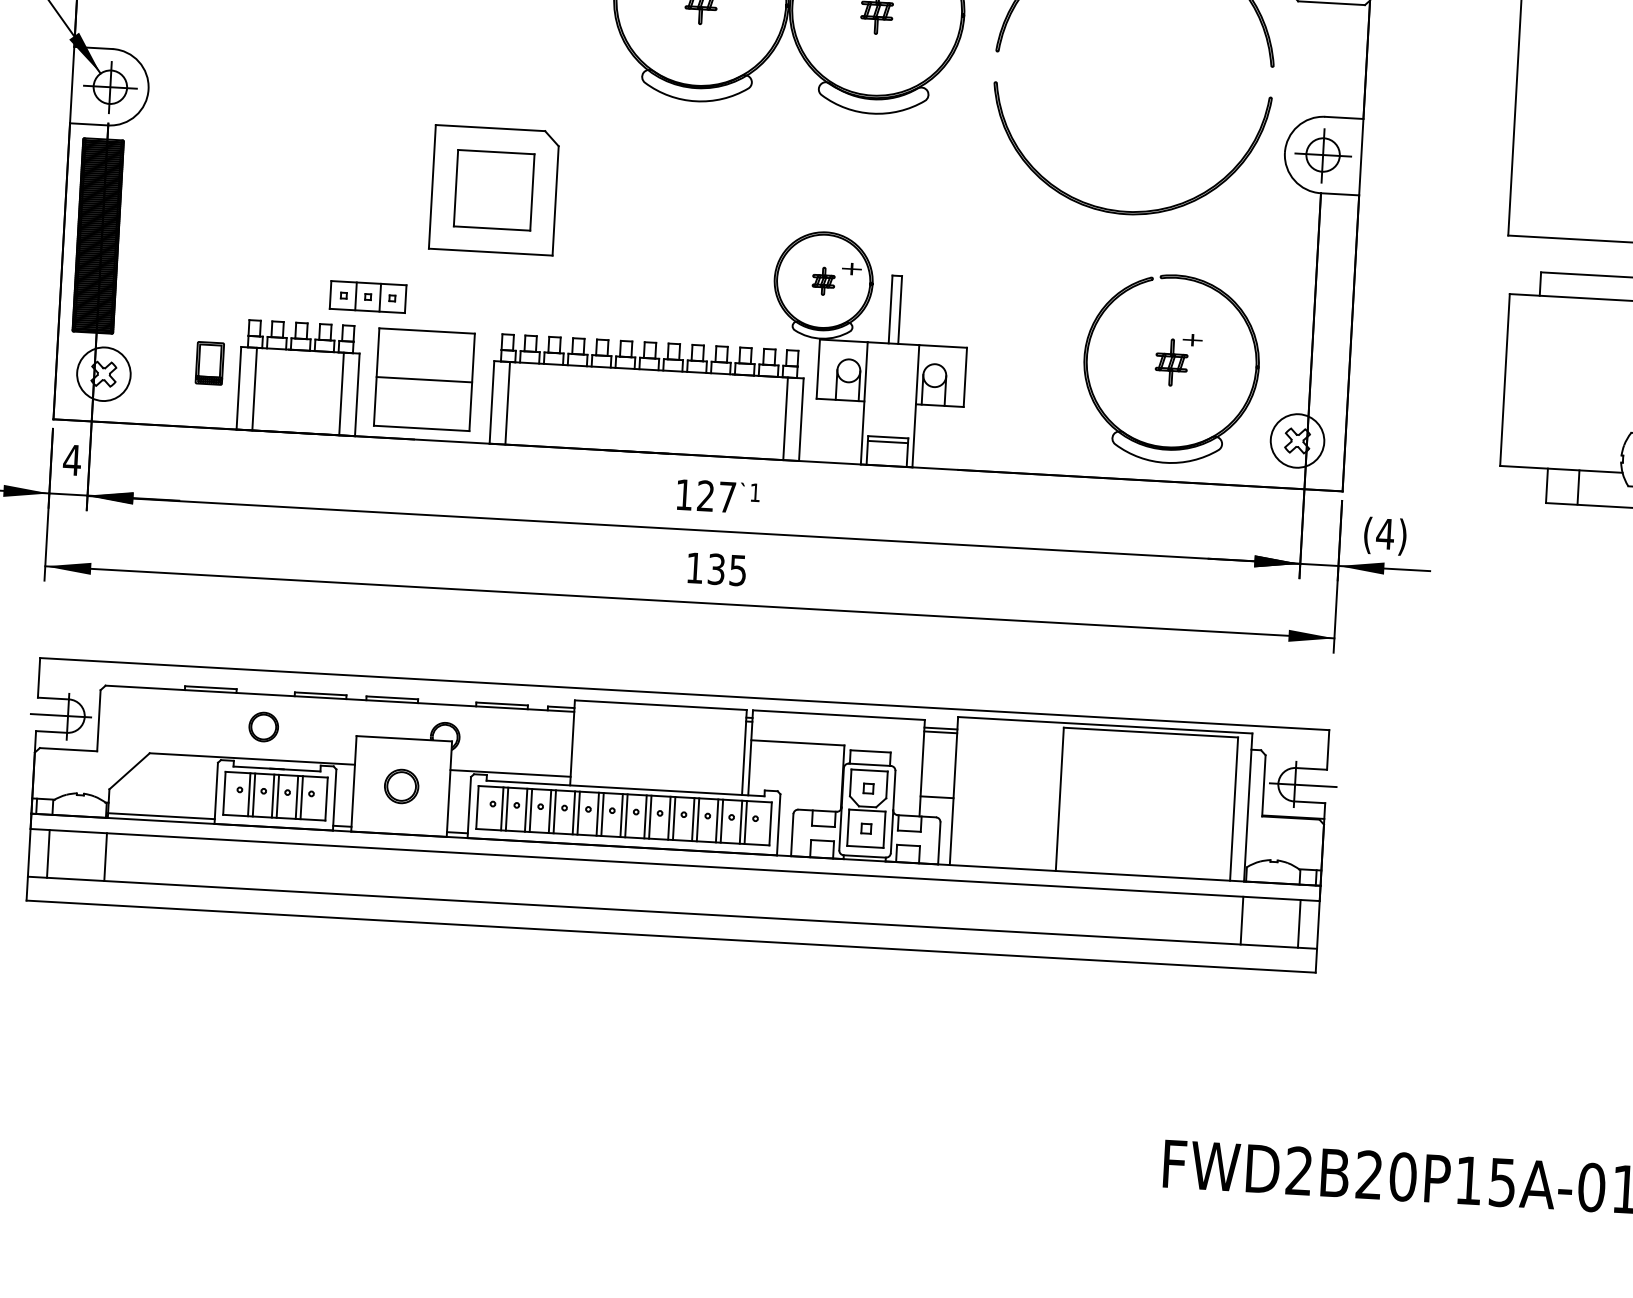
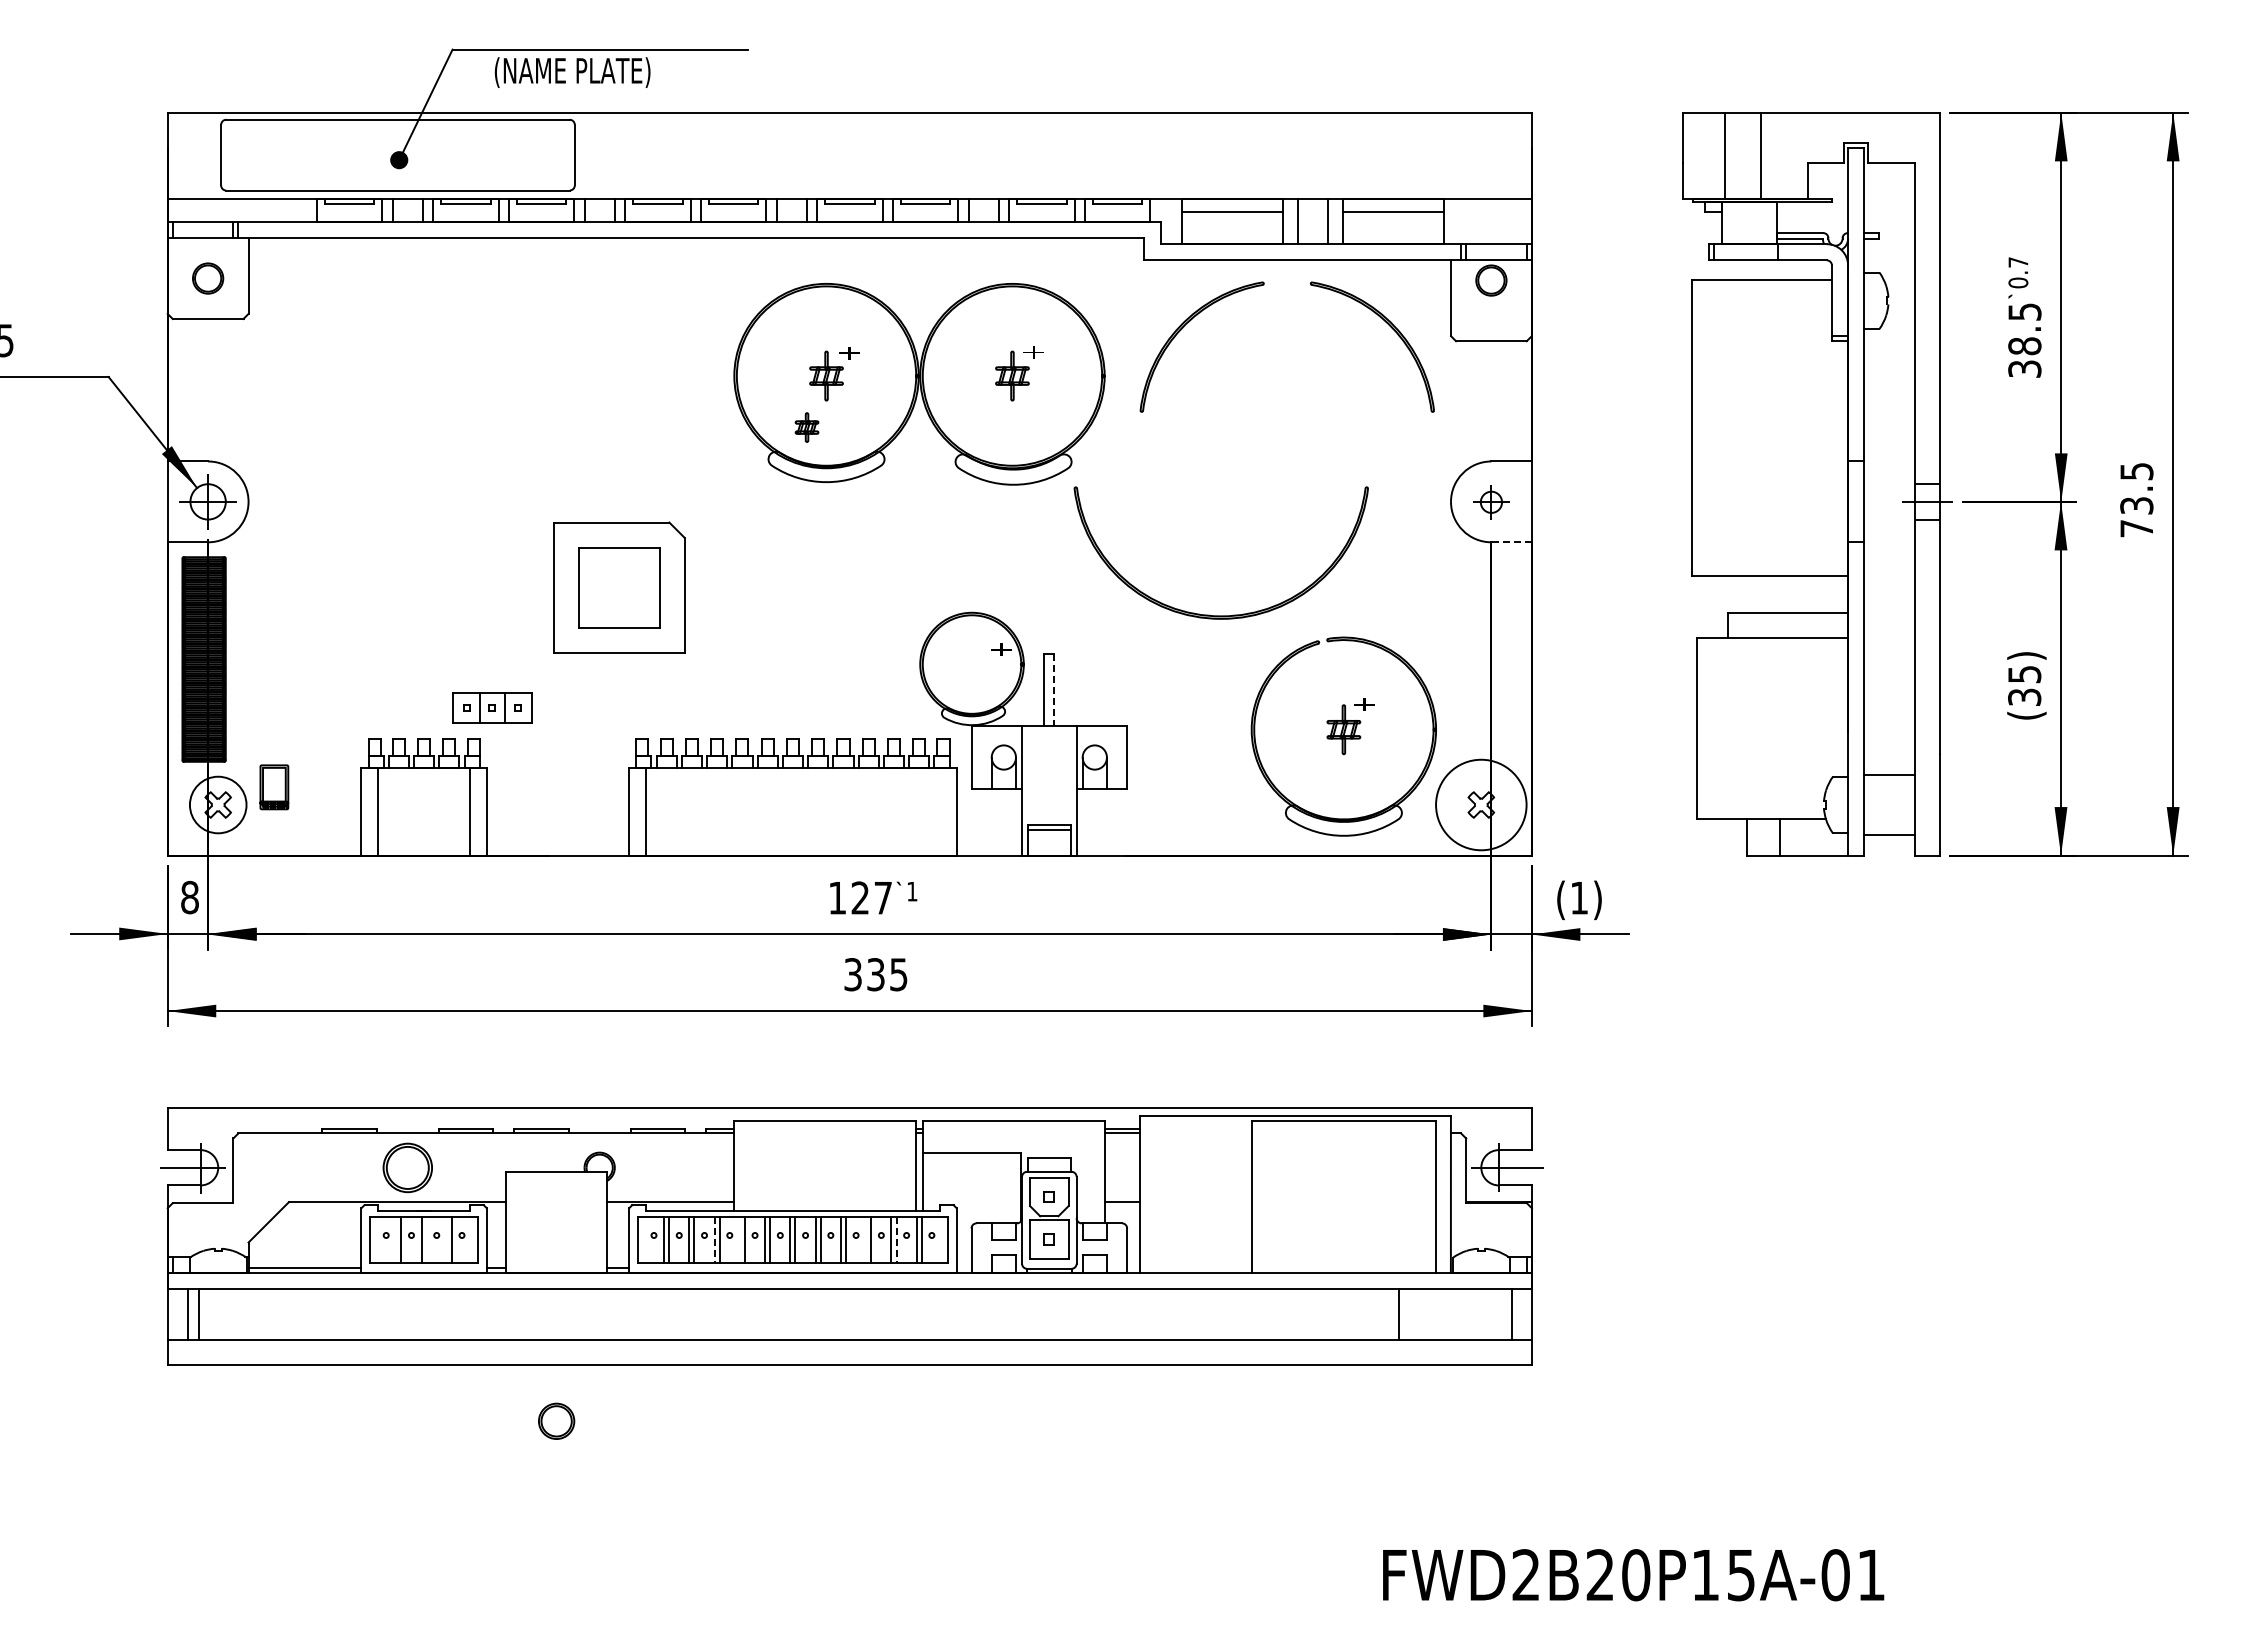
part: (1323, 155) -> (1491, 502), size x0.6
line: (1339, 194) -> (1511, 542), solid -> dashed
part: (1115, 209) -> (1209, 614), moved
part: (823, 281) -> (806, 427), moved
line: (900, 310) -> (1054, 690), solid -> dashed
part: (209, 363) -> (274, 787), moved
part: (424, 379) -> (556, 791), removed
line: (785, 418) -> (939, 811), removed
circle: (1297, 440) -> (1481, 804), size x1.6
text: (71, 460) -> (189, 897), 4 -> 8
text: (1384, 534) -> (1578, 898), 4 -> 1
text: (694, 567) -> (852, 974), 135 -> 335
part: (263, 726) -> (407, 1167), size x1.6
part: (401, 785) -> (556, 1420), moved
line: (249, 794) -> (396, 1239), removed
line: (277, 795) -> (426, 1239), removed
line: (296, 796) -> (446, 1239), removed
line: (549, 812) -> (714, 1240), solid -> dashed
line: (573, 812) -> (739, 1239), removed
line: (693, 819) -> (866, 1239), removed
line: (721, 821) -> (896, 1240), solid -> dashed
line: (105, 857) -> (198, 1314), moved
line: (1242, 920) -> (1399, 1314), moved

